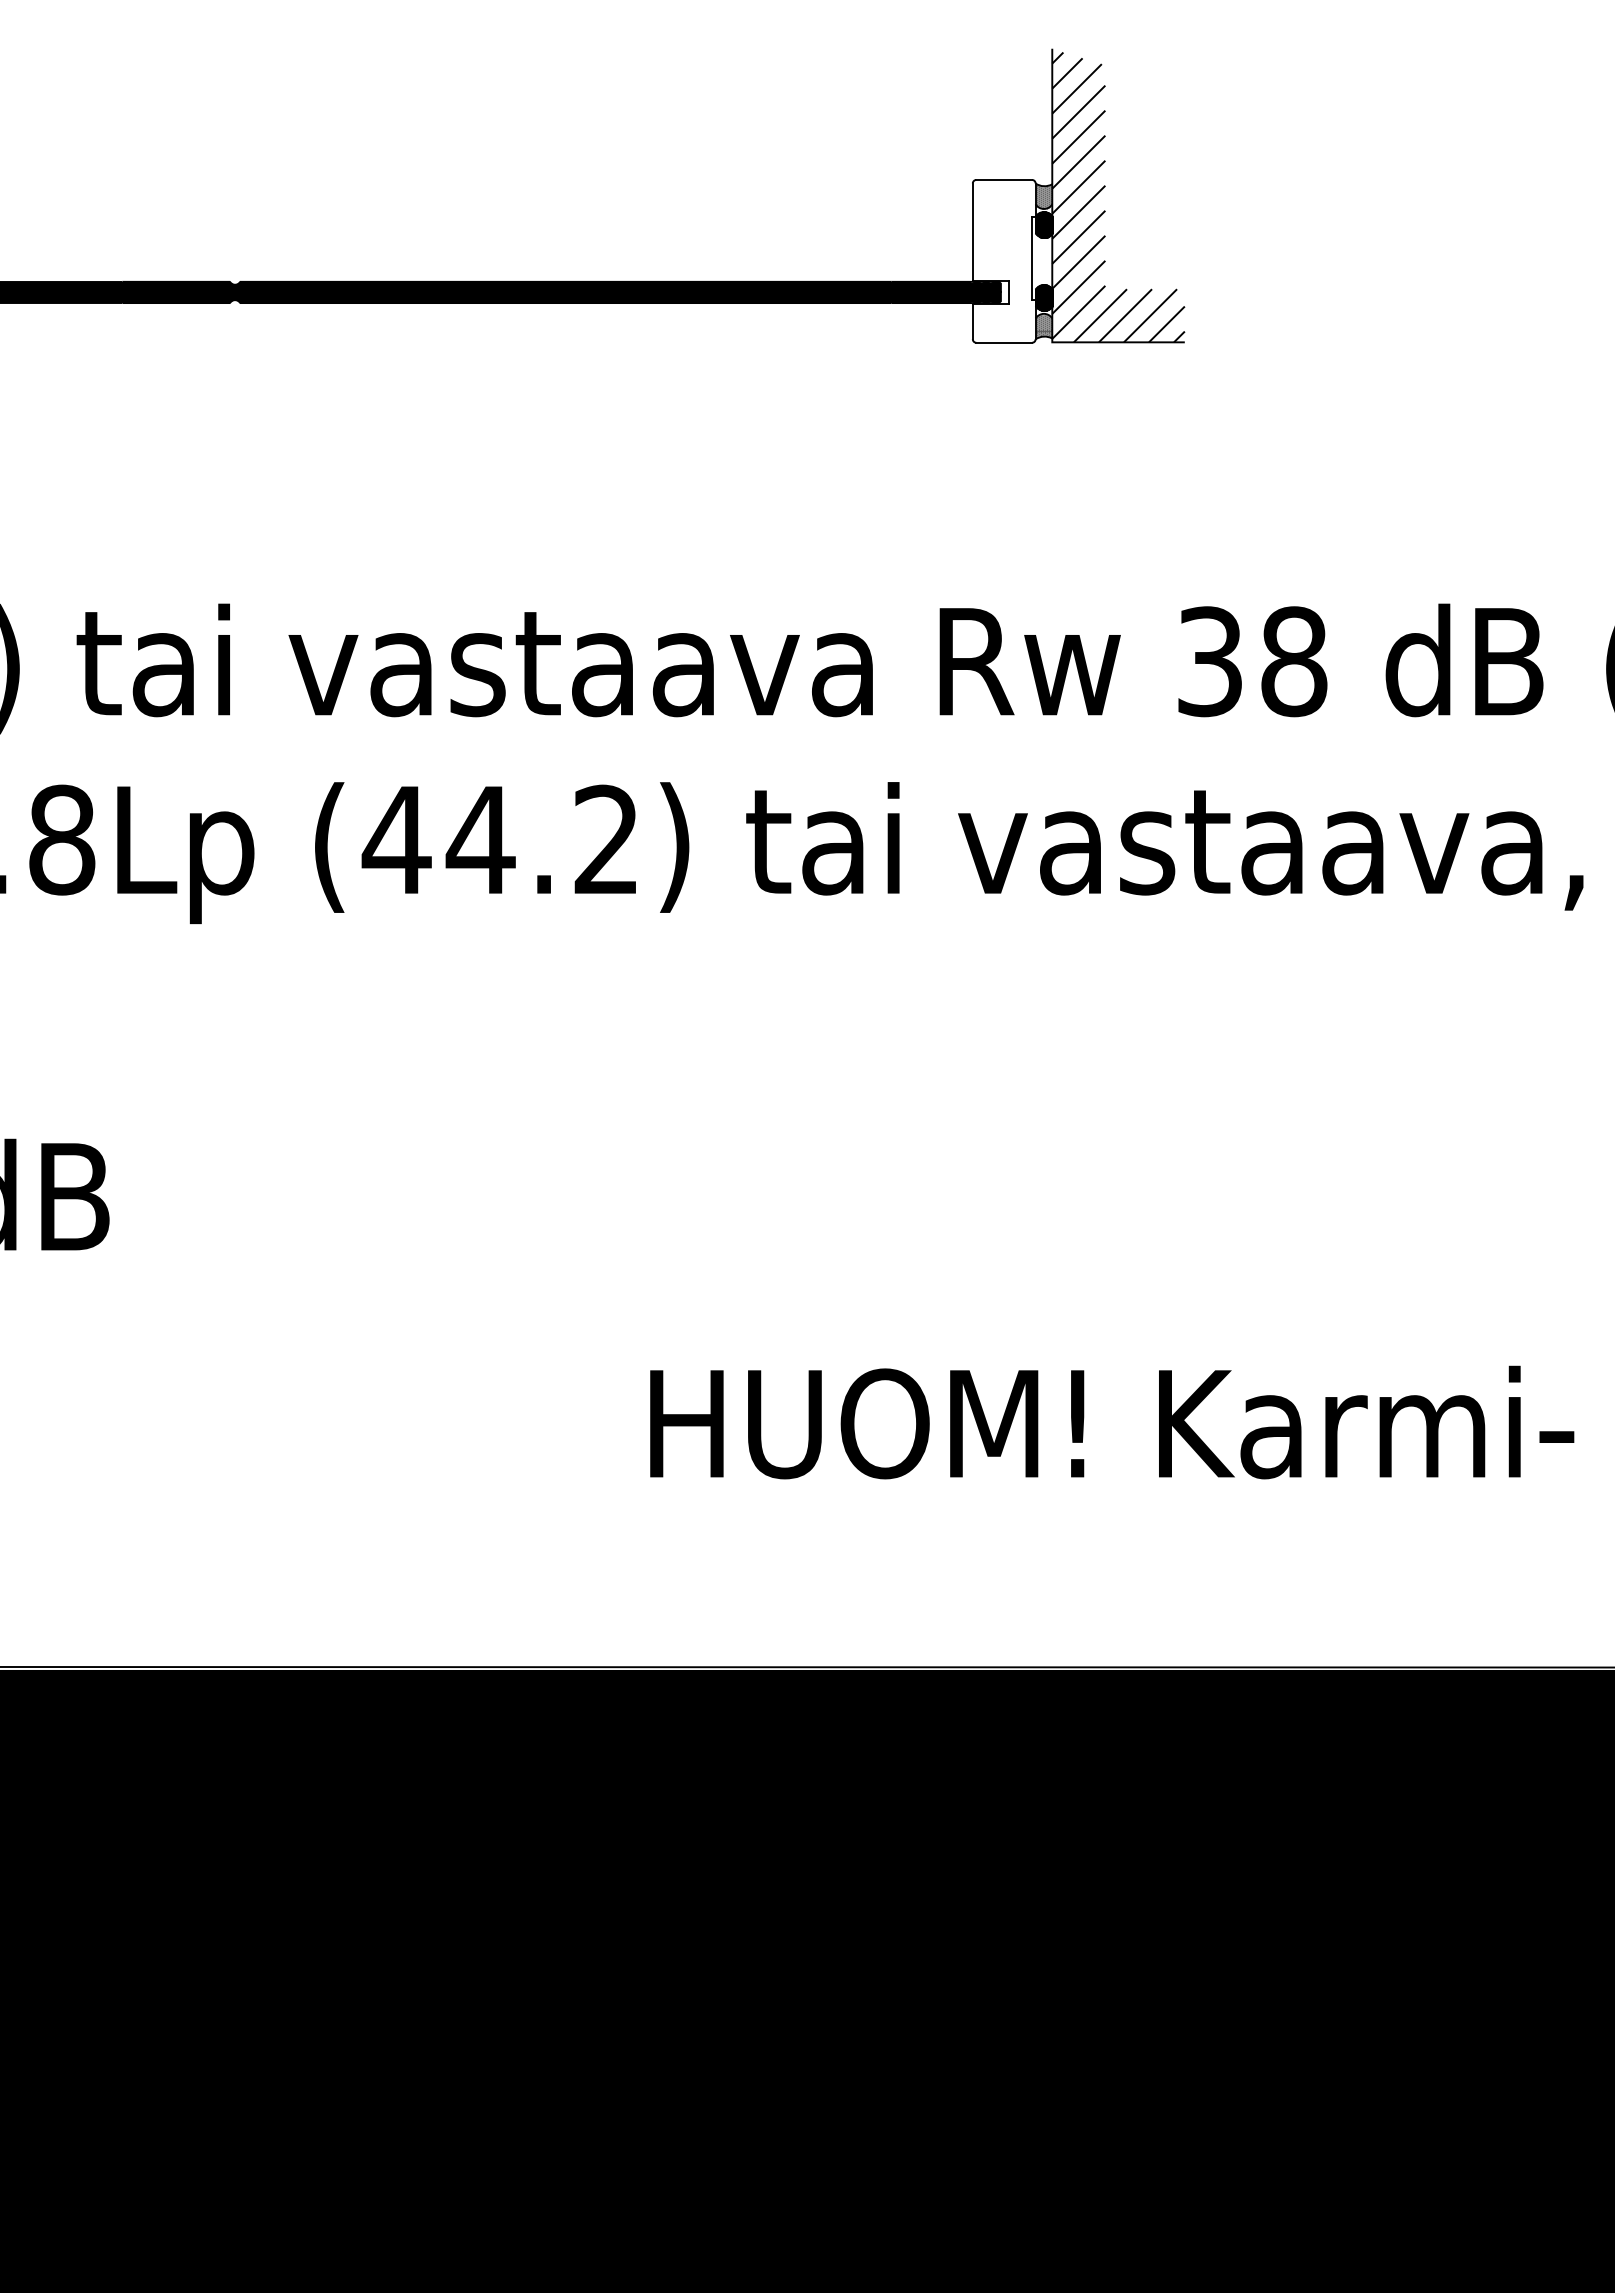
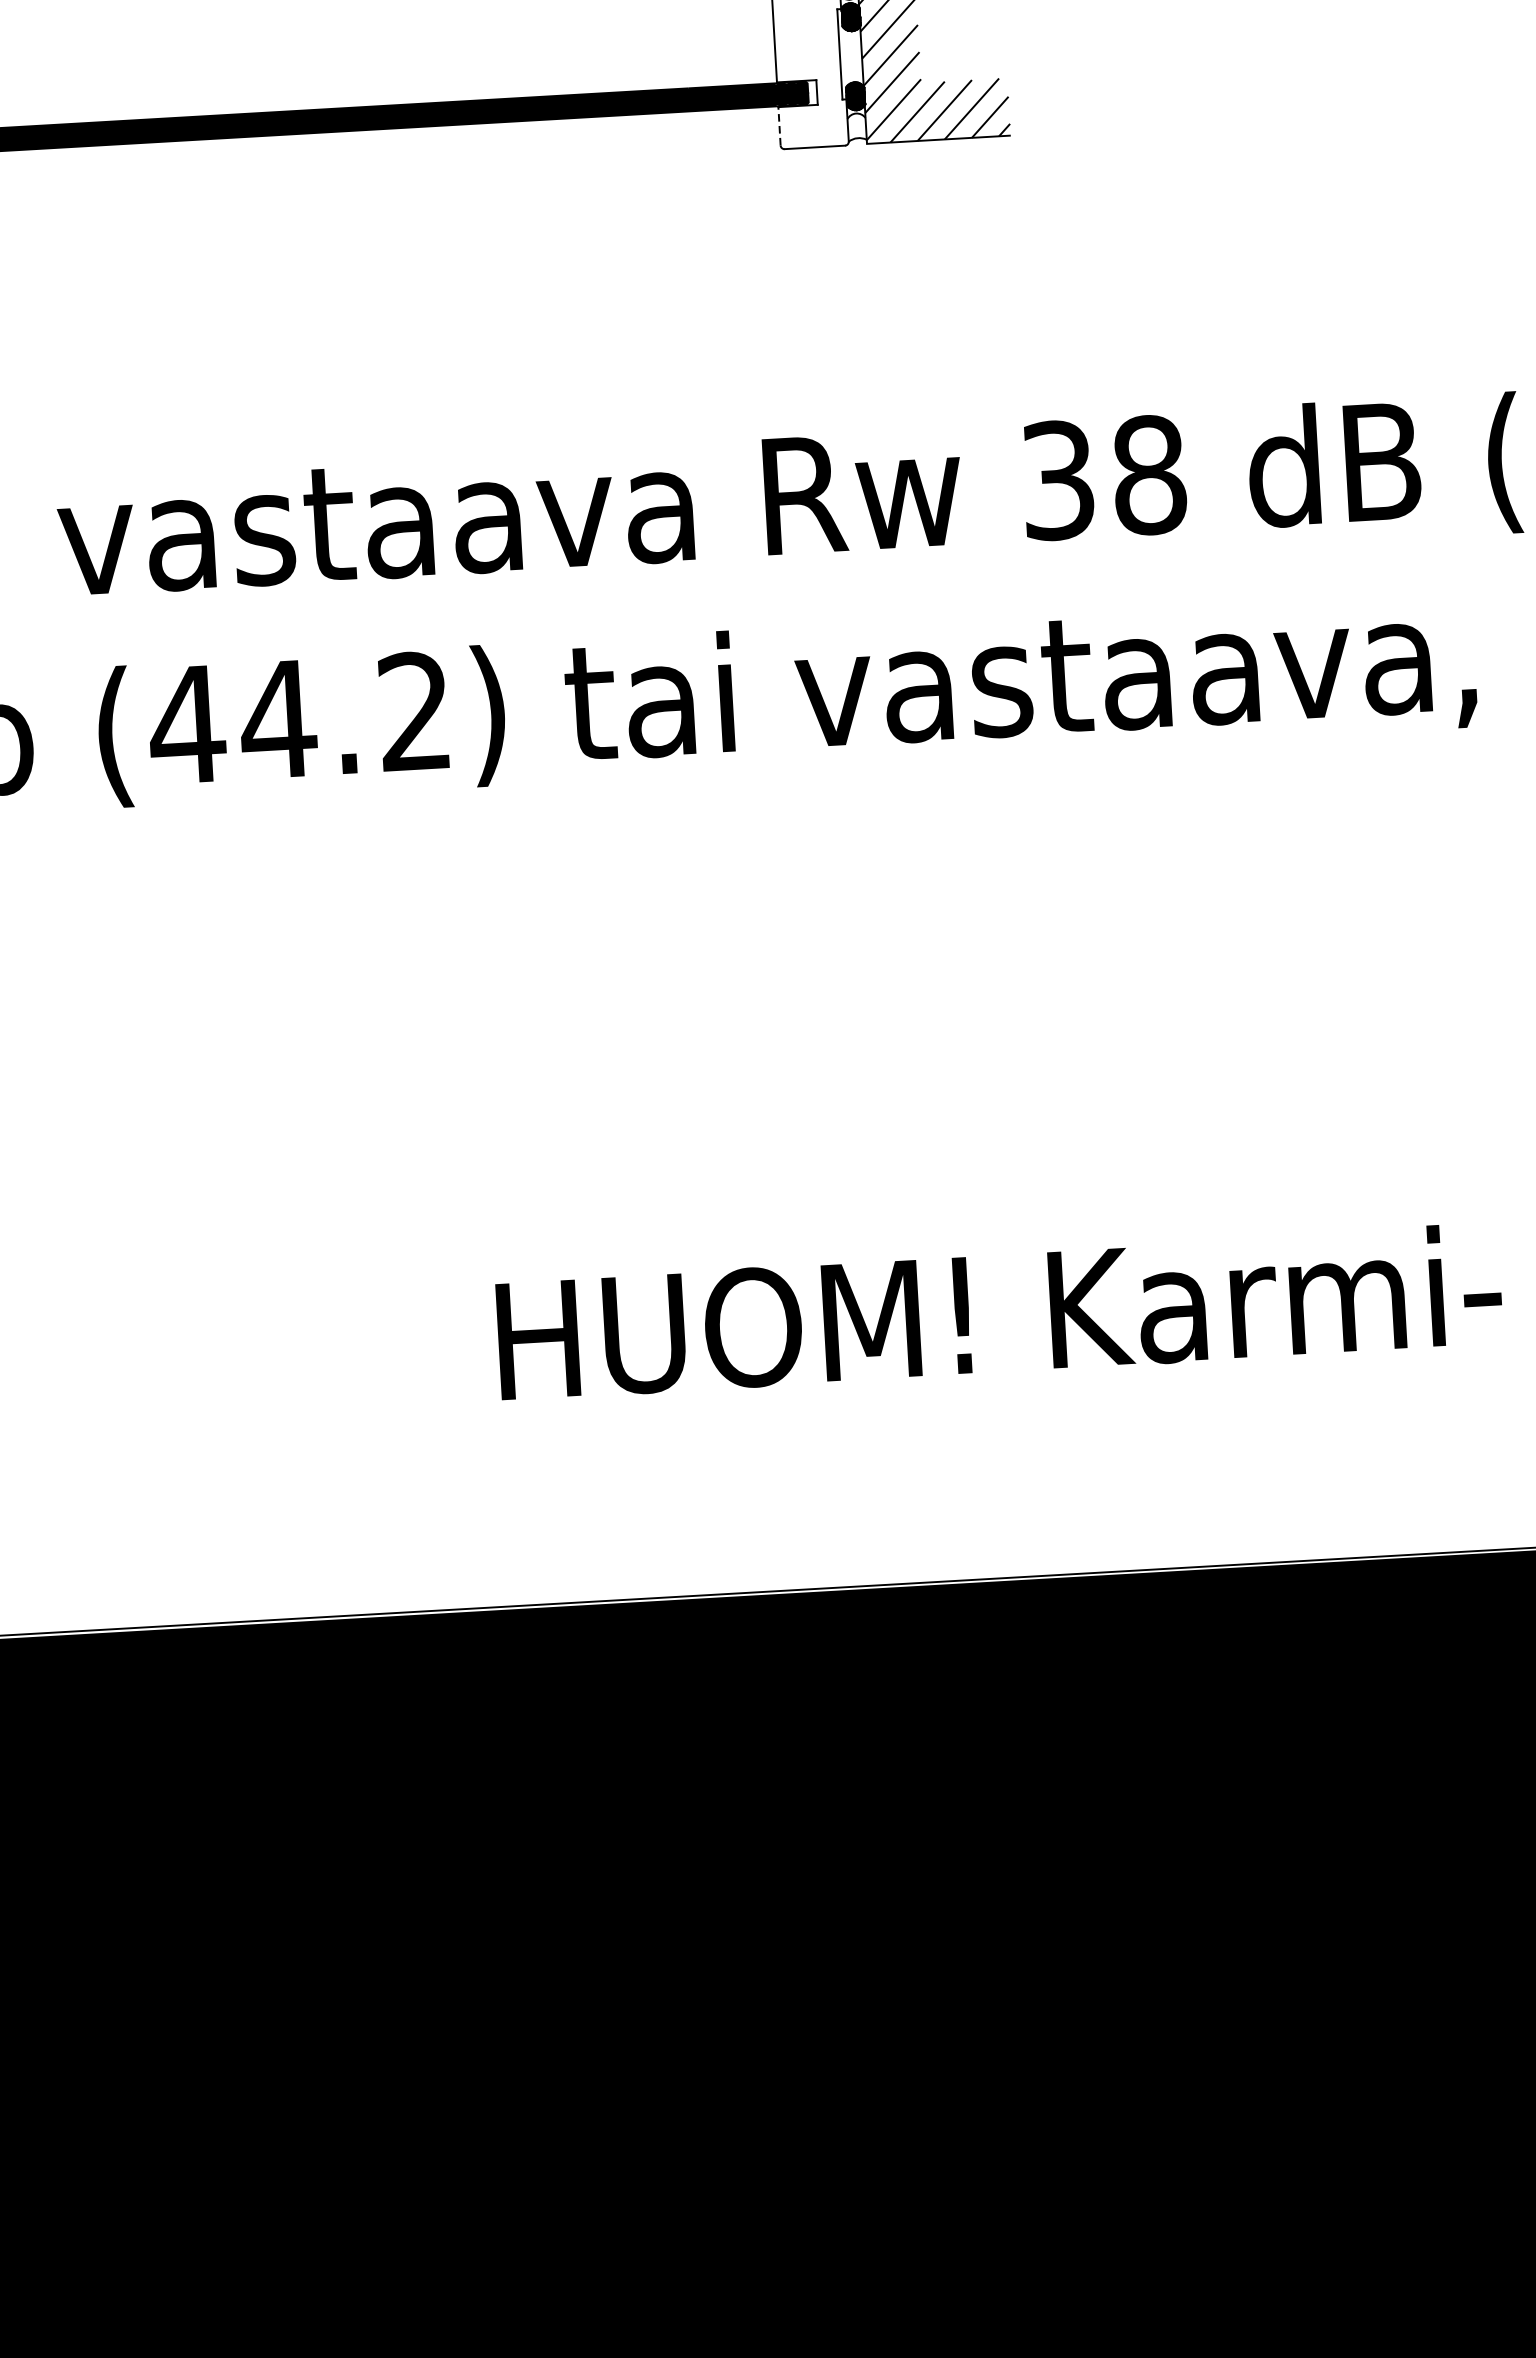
line: (972, 321) -> (779, 126), solid -> dashed
hatch: (1044, 325) -> (857, 126), removed

